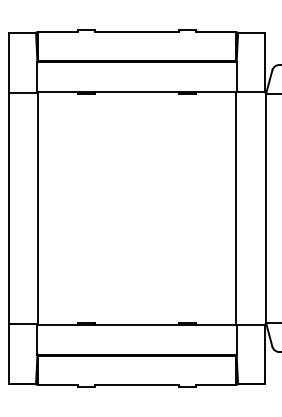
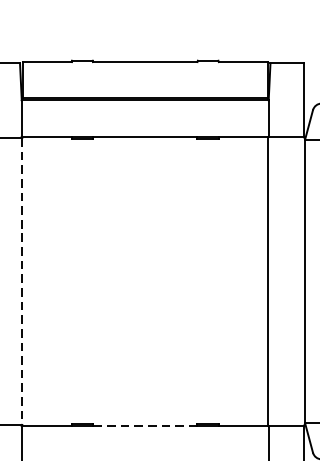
line: (37, 208) -> (21, 281), solid -> dashed
line: (136, 325) -> (144, 426), solid -> dashed

